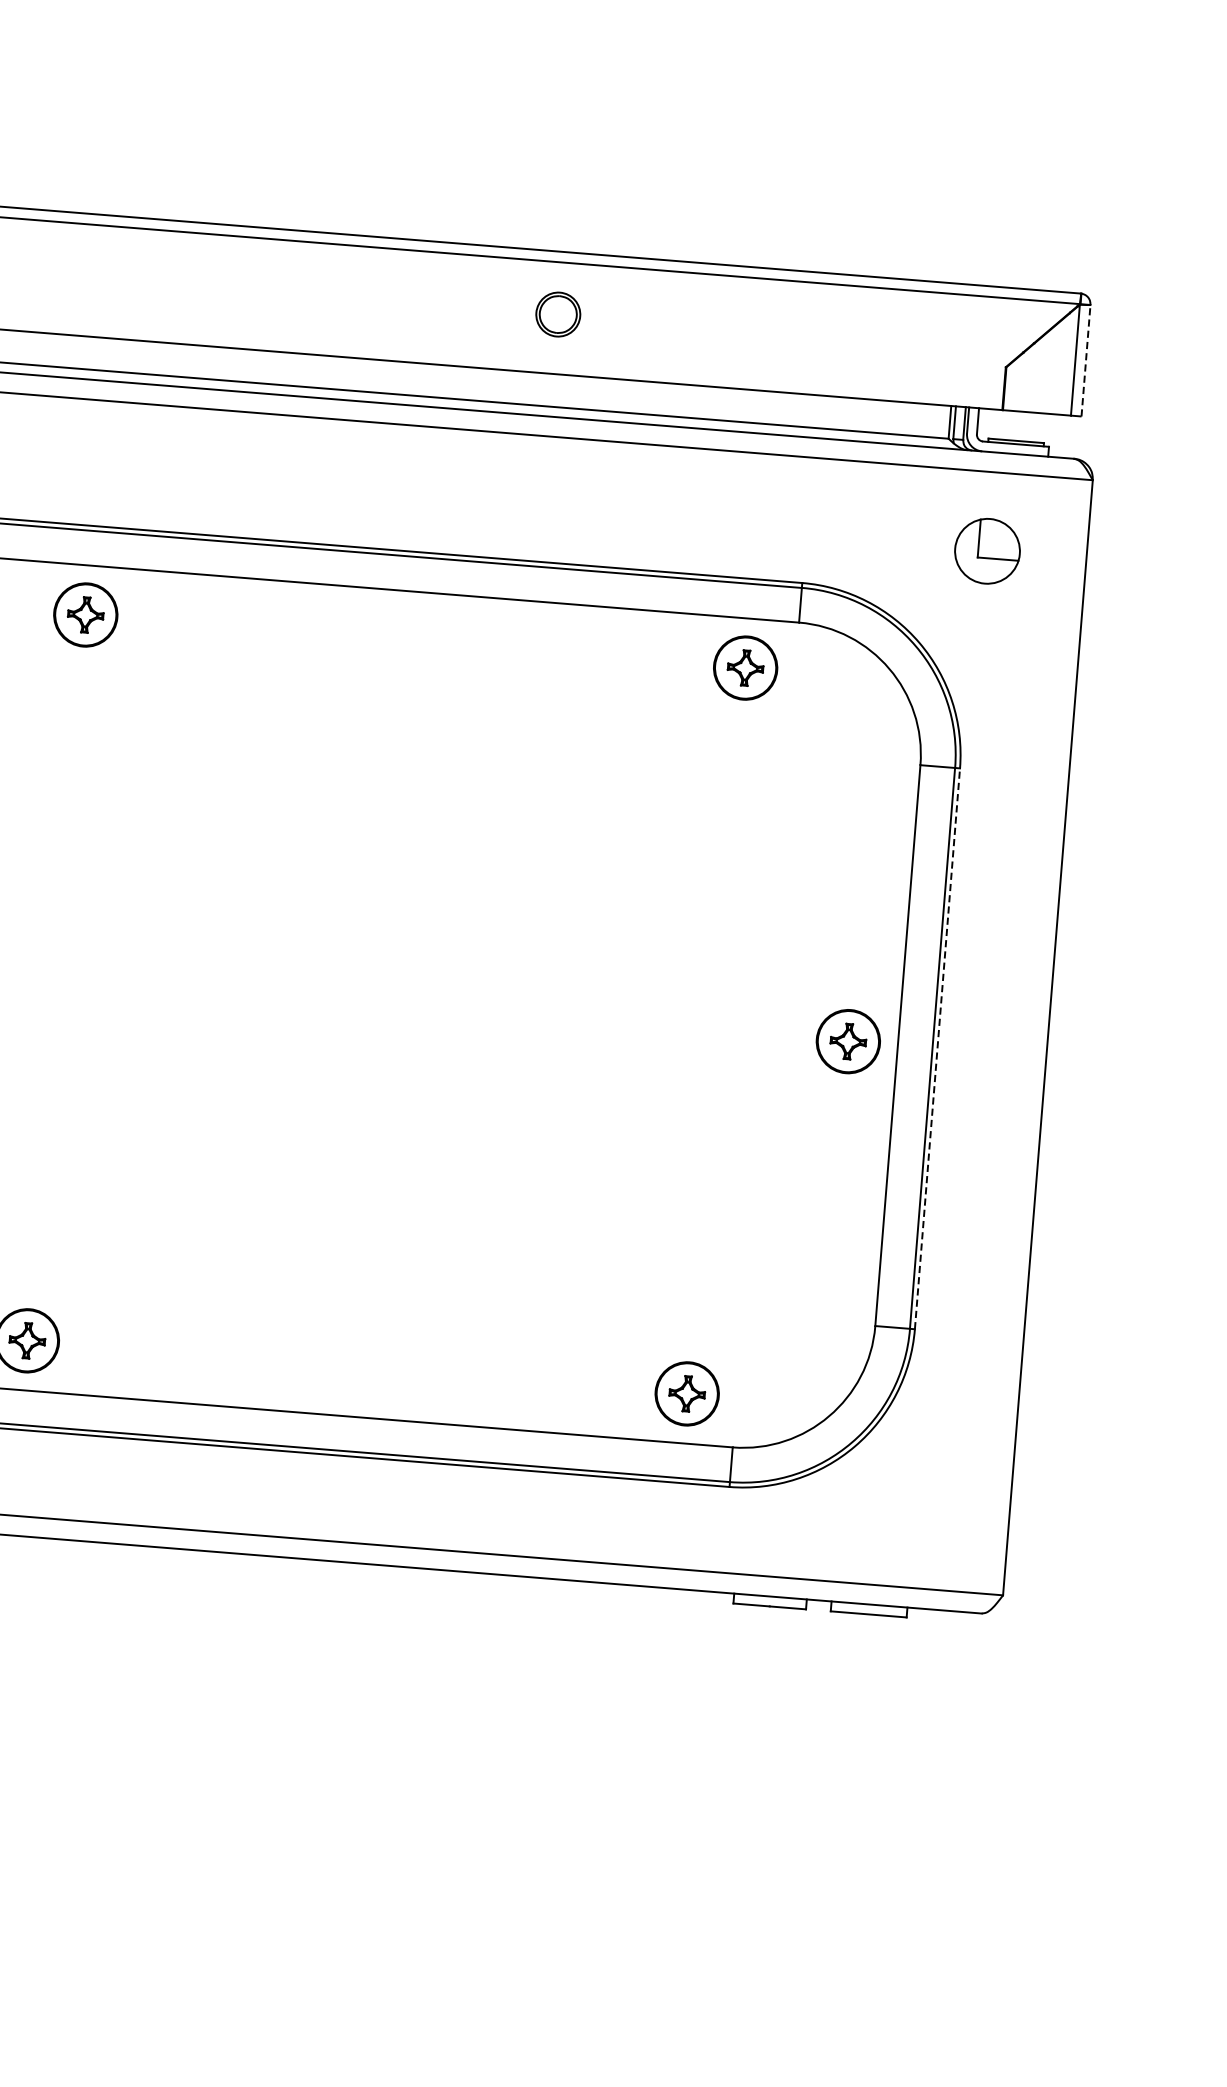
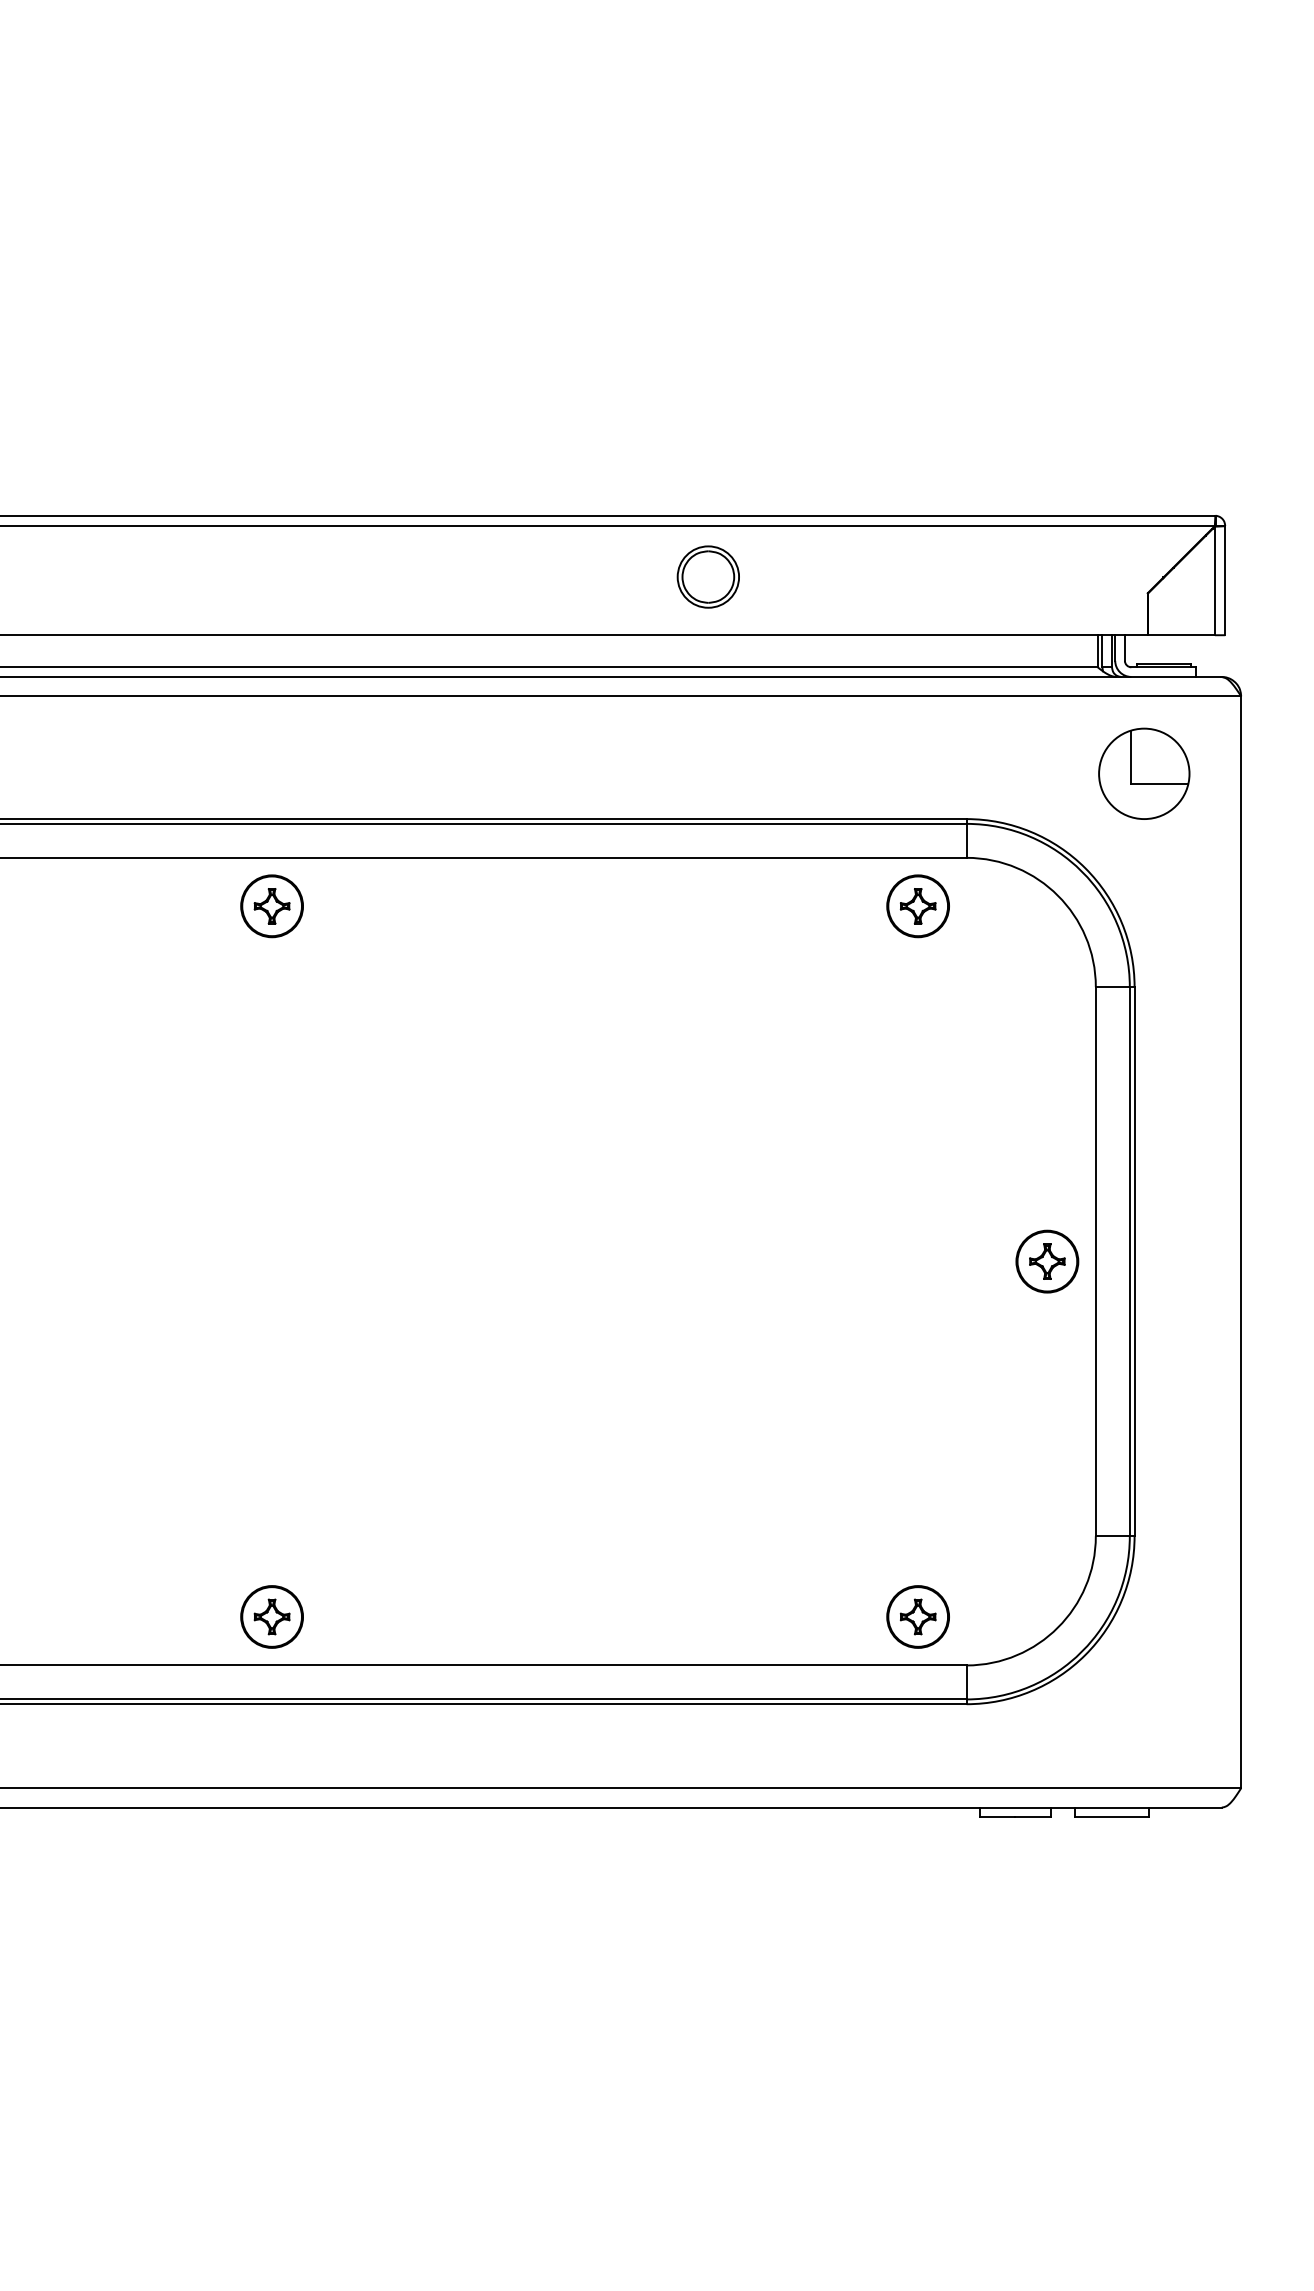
part: (557, 313) -> (707, 576), size x1.43
line: (1086, 360) -> (1225, 580), dashed -> solid
part: (987, 551) -> (1144, 773), size x1.43
line: (937, 1048) -> (1134, 1261), dashed -> solid

